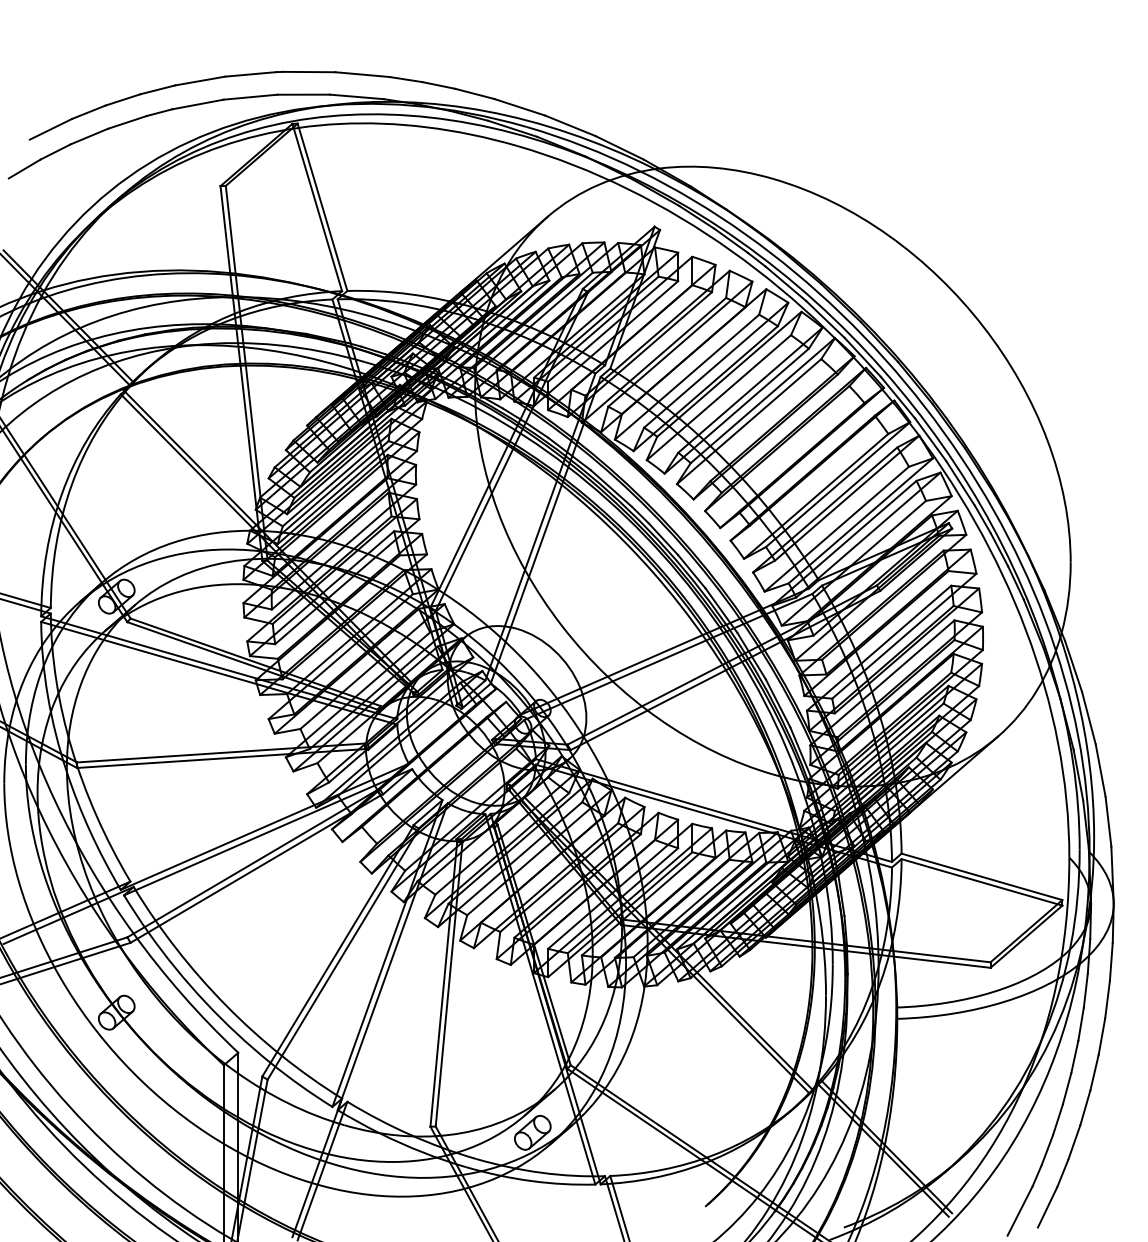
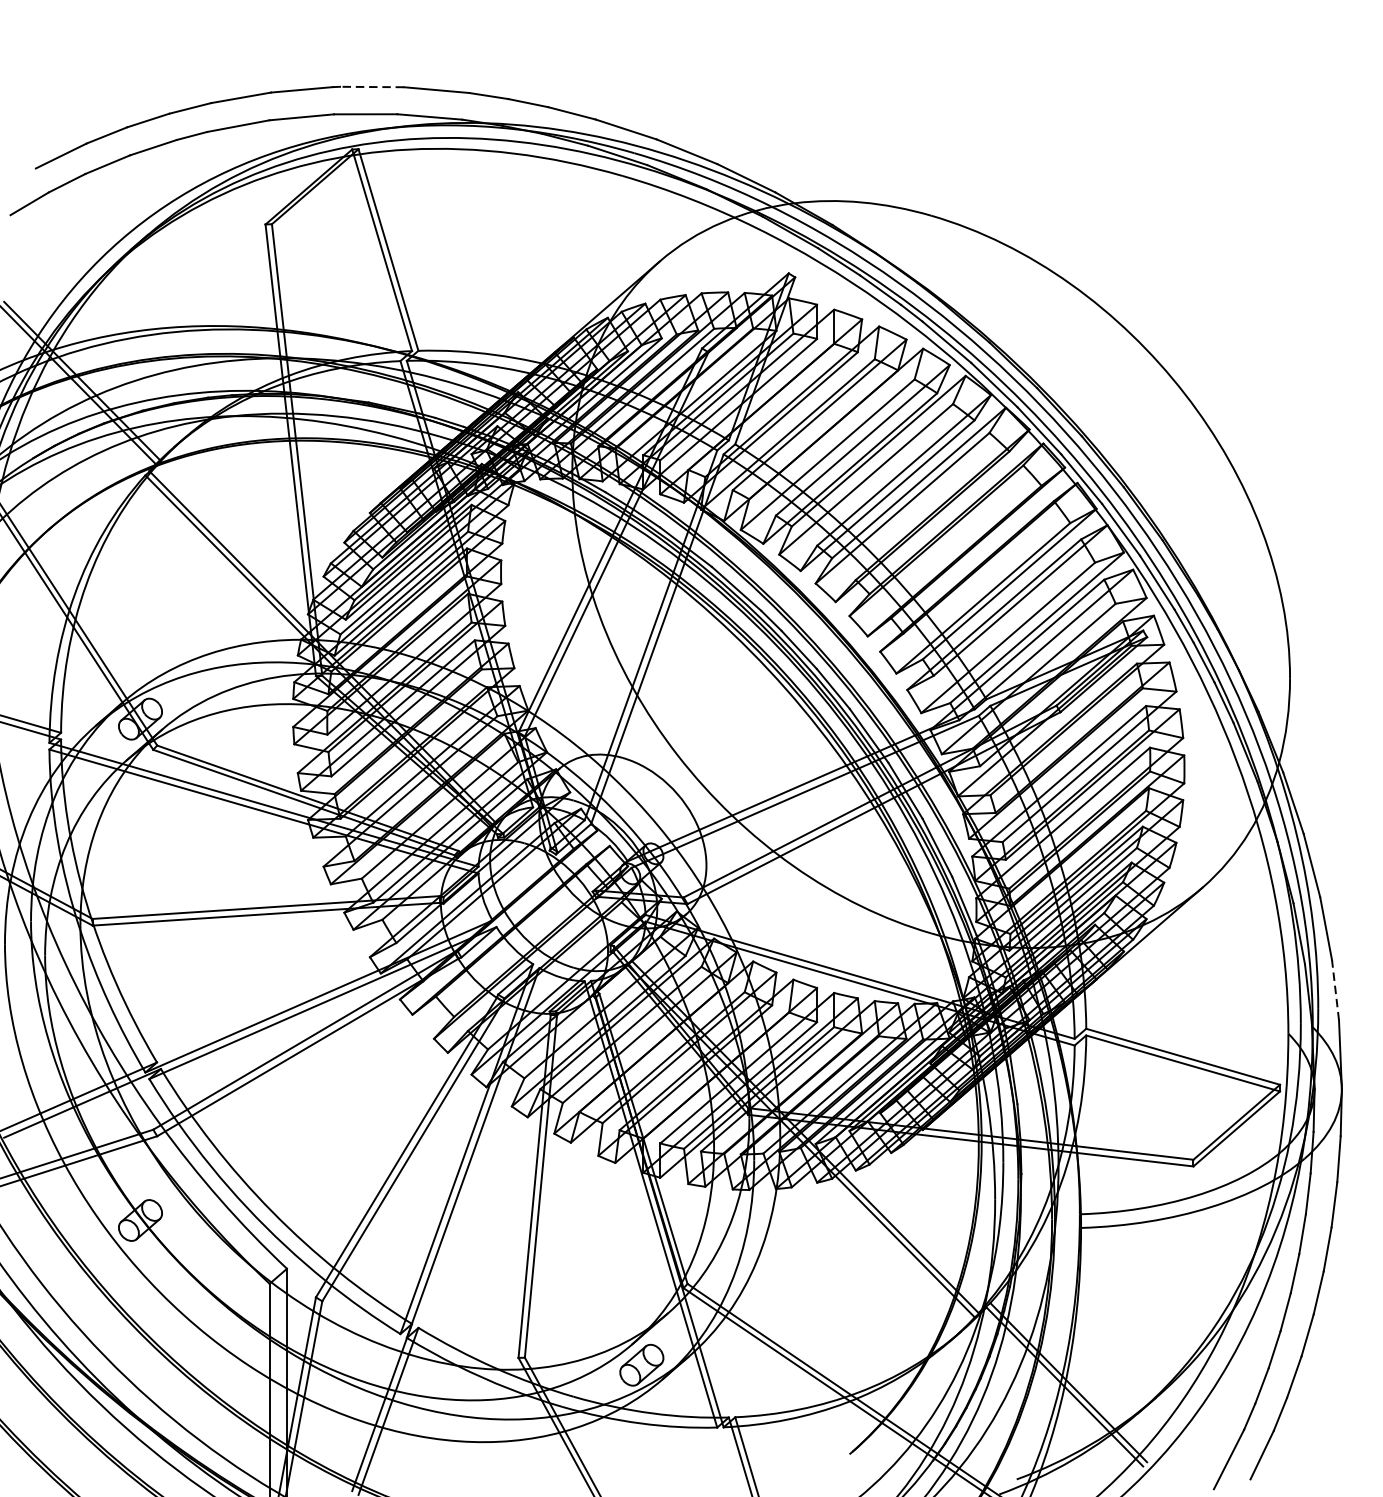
line: (308, 72) -> (371, 87), solid -> dashed
line: (1108, 821) -> (1335, 990), solid -> dashed

